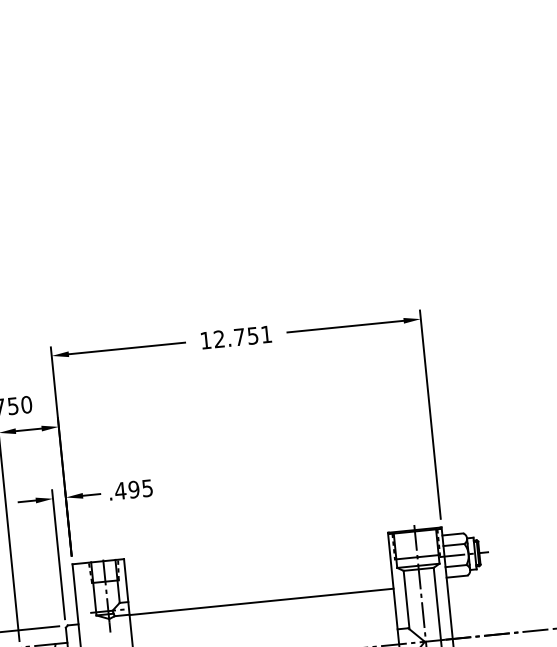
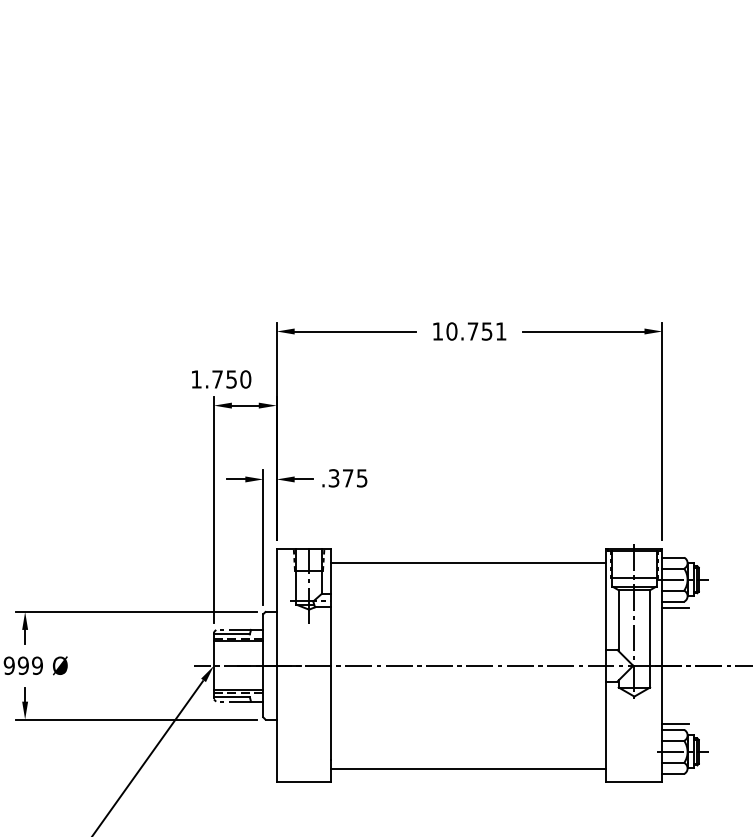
text: (218, 339) -> (451, 331), 12.751 -> 10.751
text: (126, 490) -> (340, 478), .495 -> .375
line: (459, 581) -> (675, 607), added
line: (261, 601) -> (468, 562), moved

